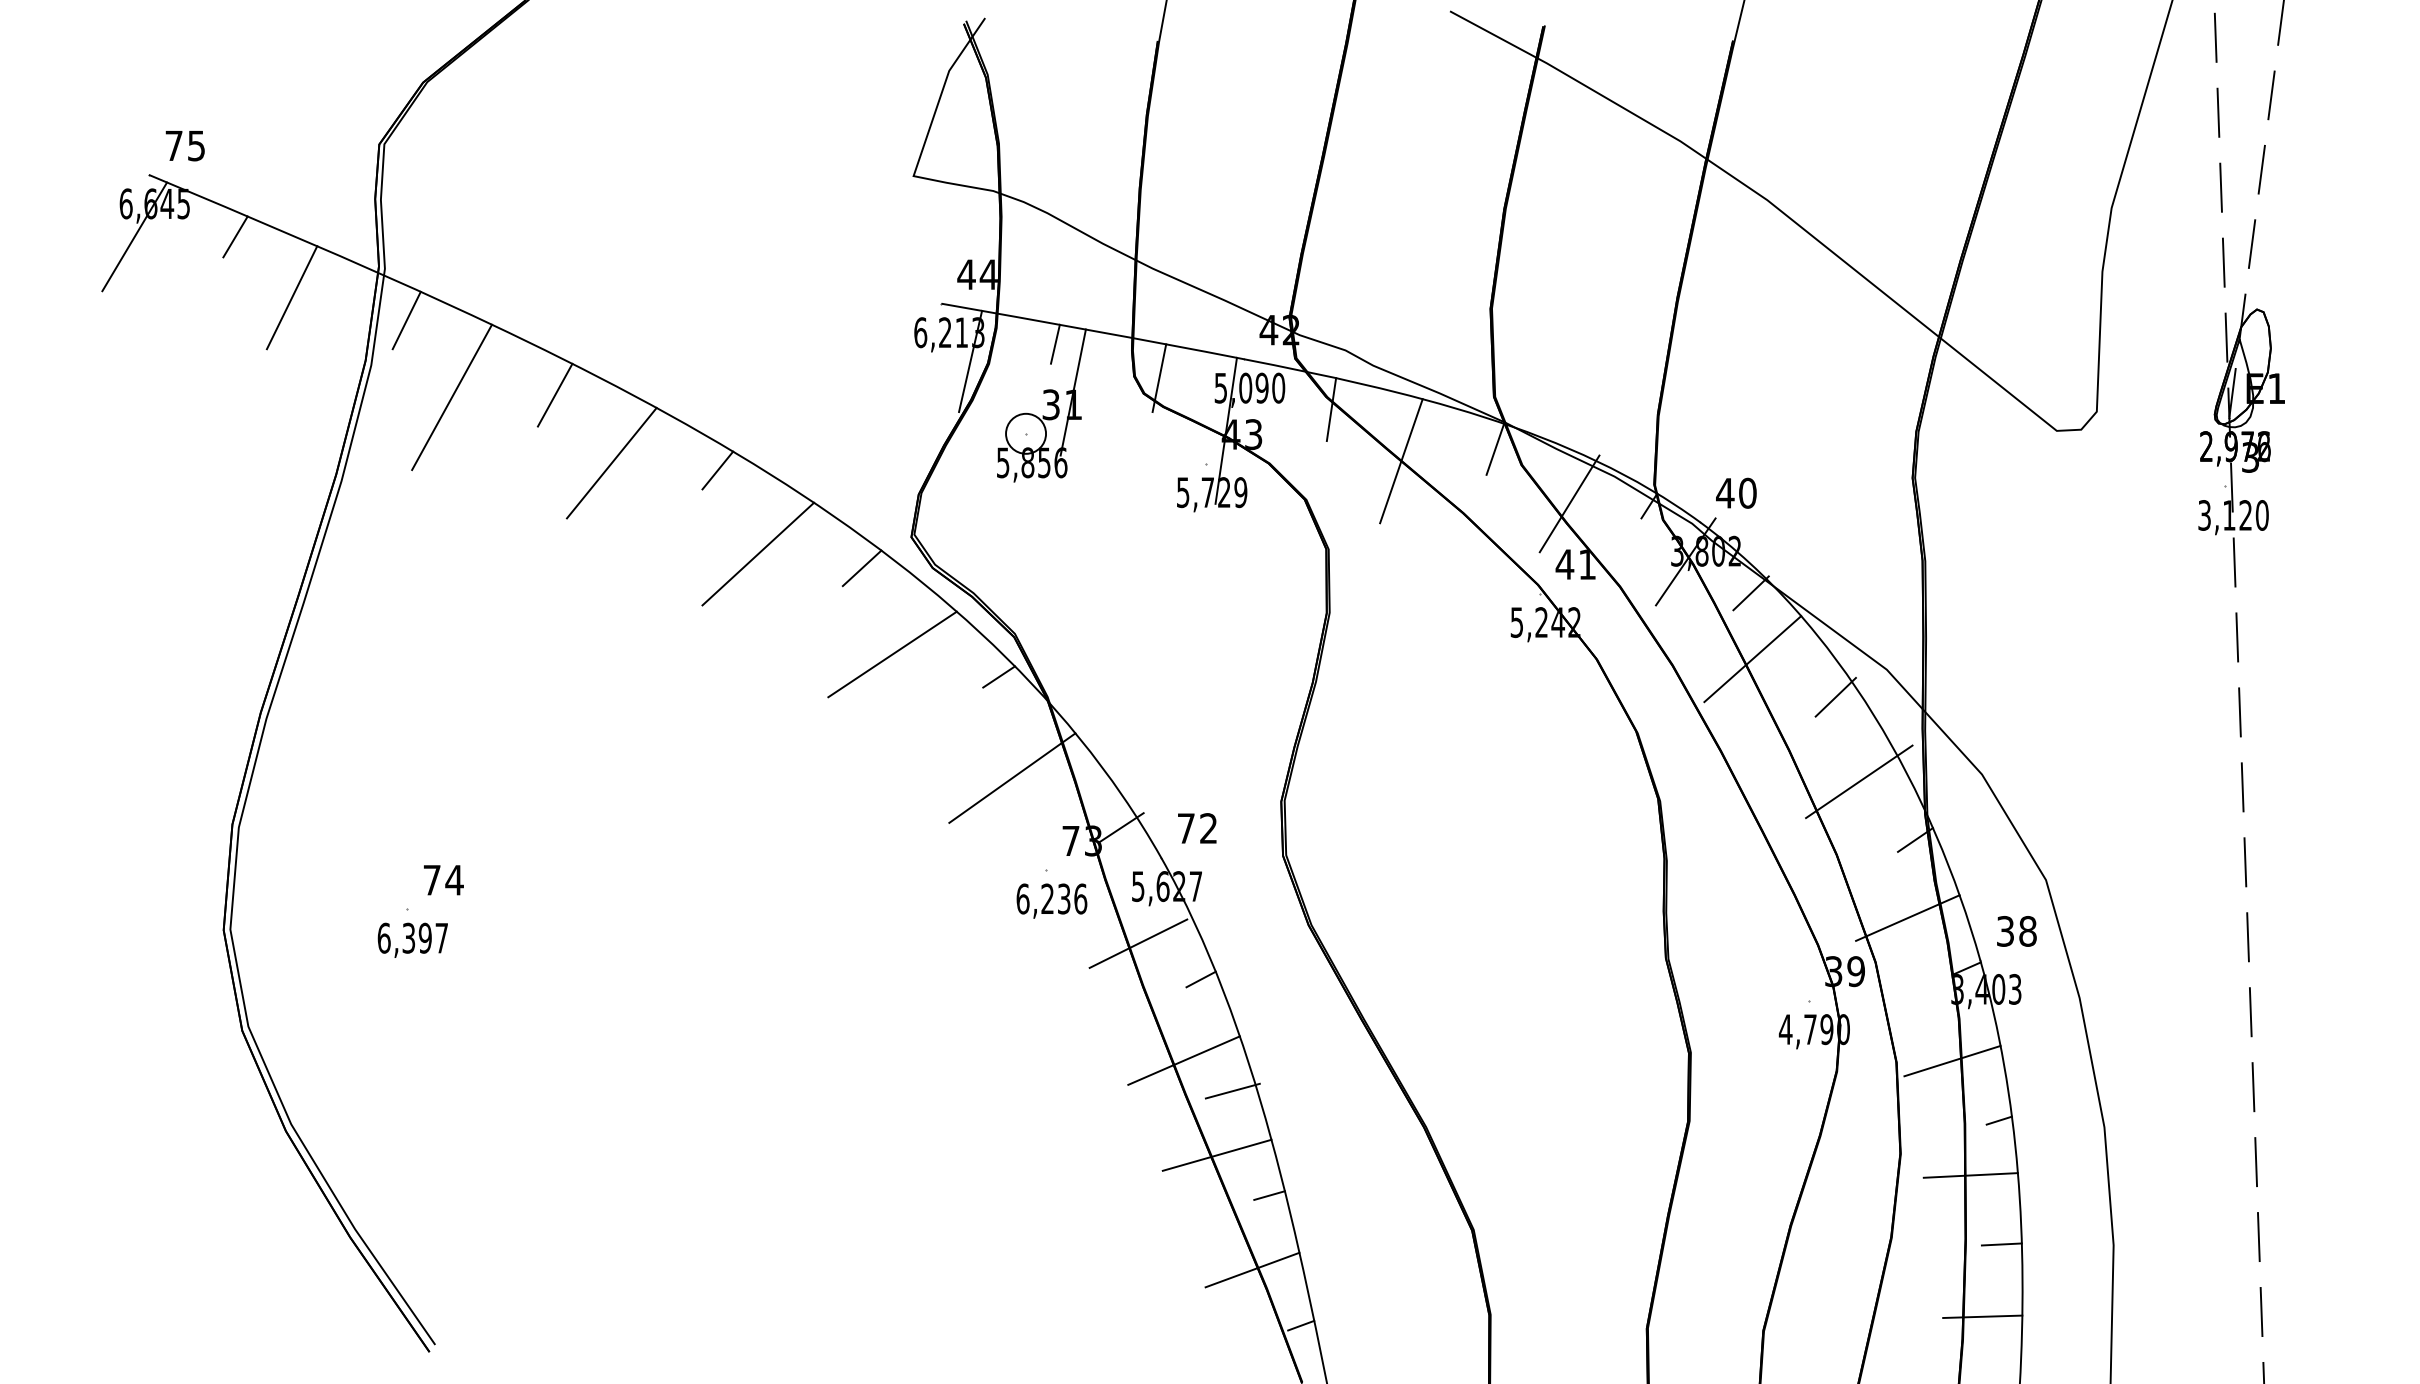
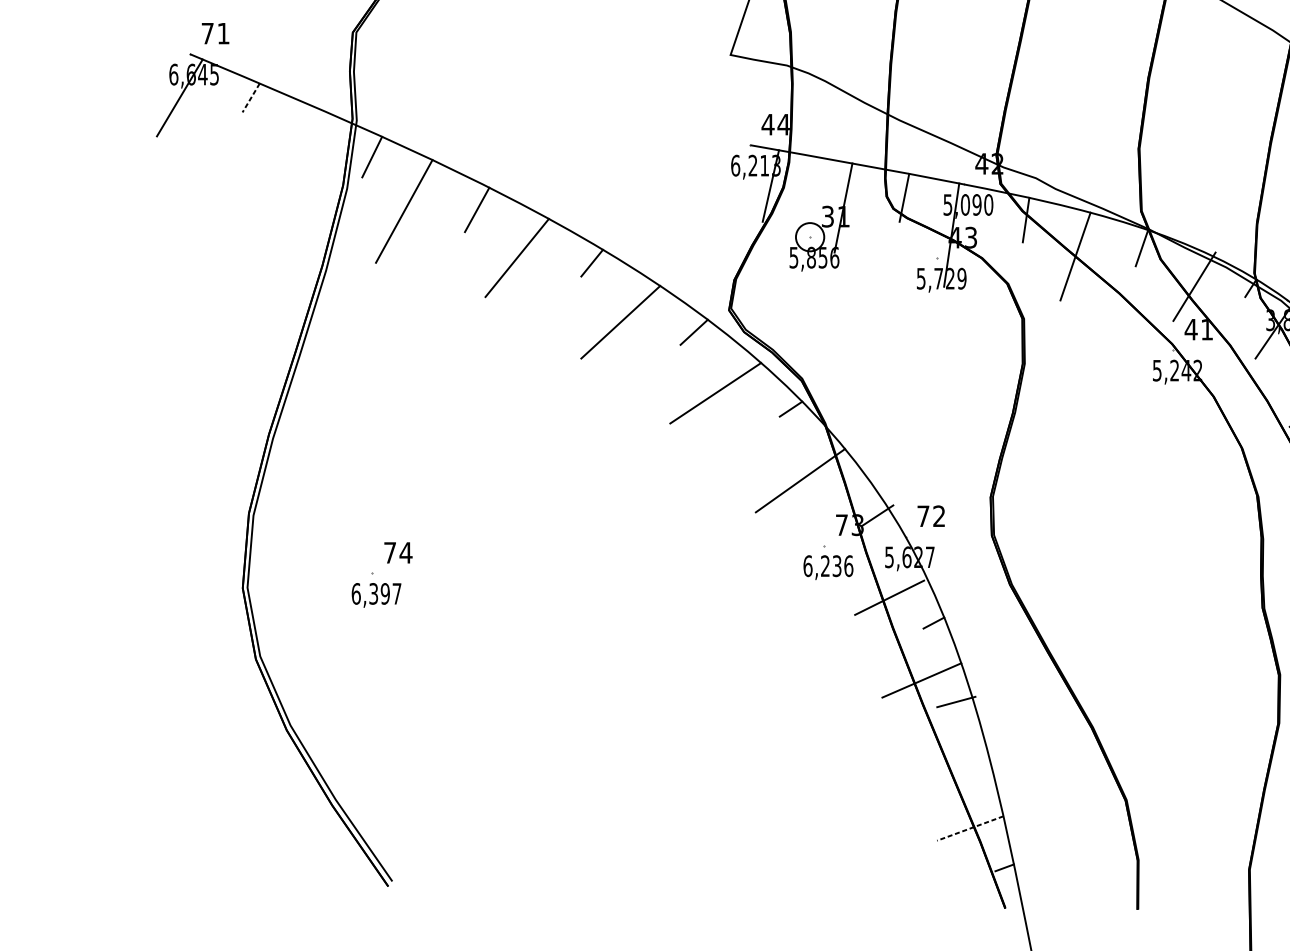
text: (196, 146) -> (223, 34), 75 -> 71
line: (235, 236) -> (251, 97), solid -> dashed
line: (291, 297) -> (290, 140), removed
line: (1054, 343) -> (830, 173), removed
line: (1216, 1154) -> (944, 746), removed
line: (1269, 1195) -> (982, 775), removed
line: (1252, 1270) -> (970, 828), solid -> dashed

